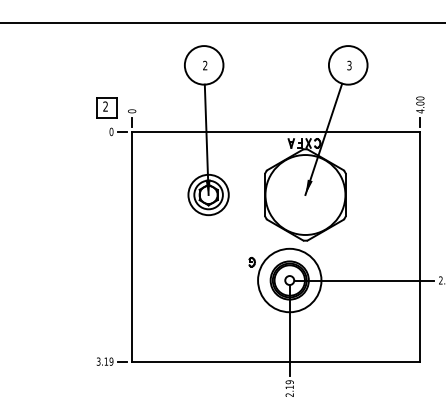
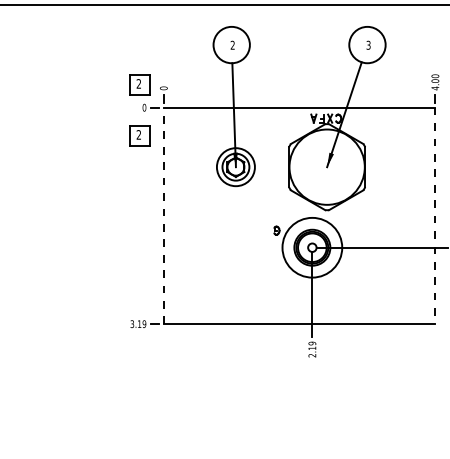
part: (106, 161) -> (139, 135), added
line: (131, 246) -> (163, 215), solid -> dashed
line: (420, 247) -> (435, 216), solid -> dashed

